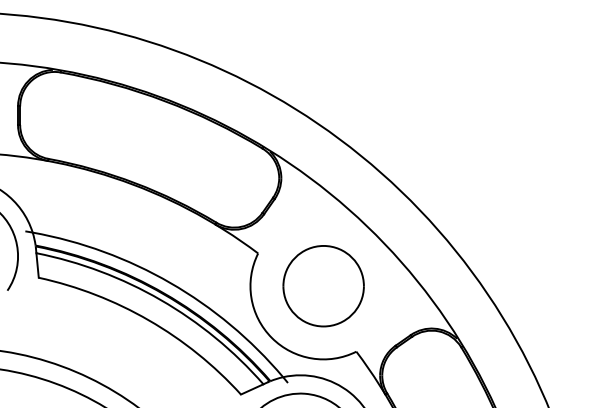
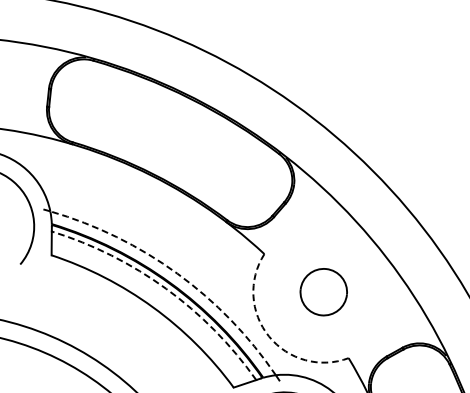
arc: (170, 283) -> (177, 274), solid -> dashed
part: (323, 286) -> (323, 292), size x0.6
arc: (160, 299) -> (166, 288), solid -> dashed
arc: (271, 337) -> (268, 336), solid -> dashed

